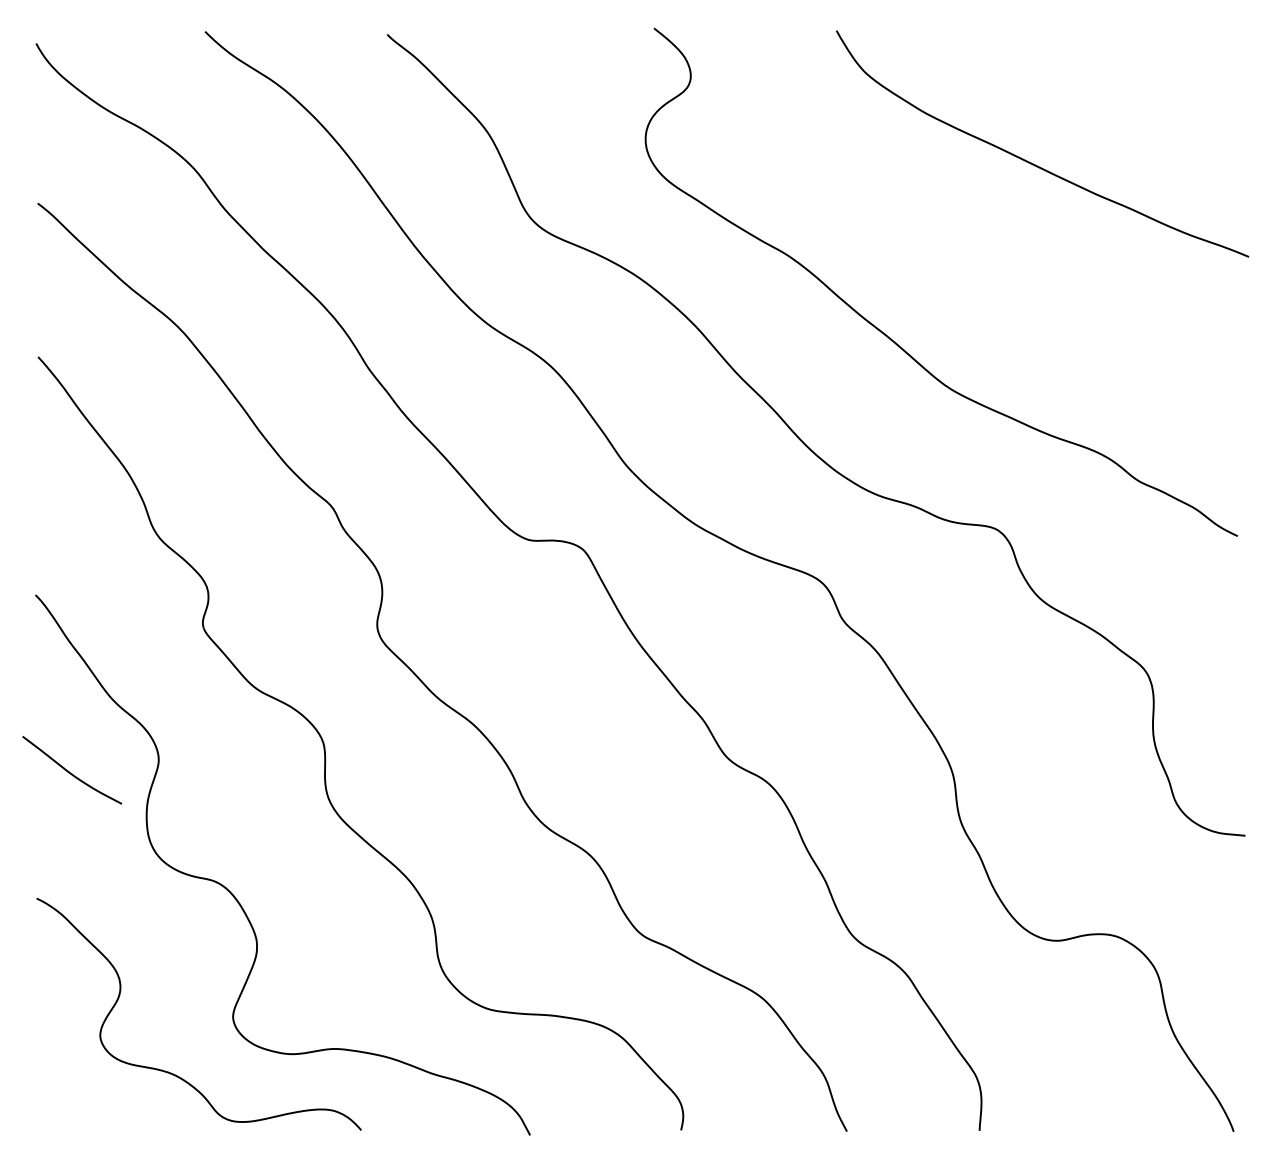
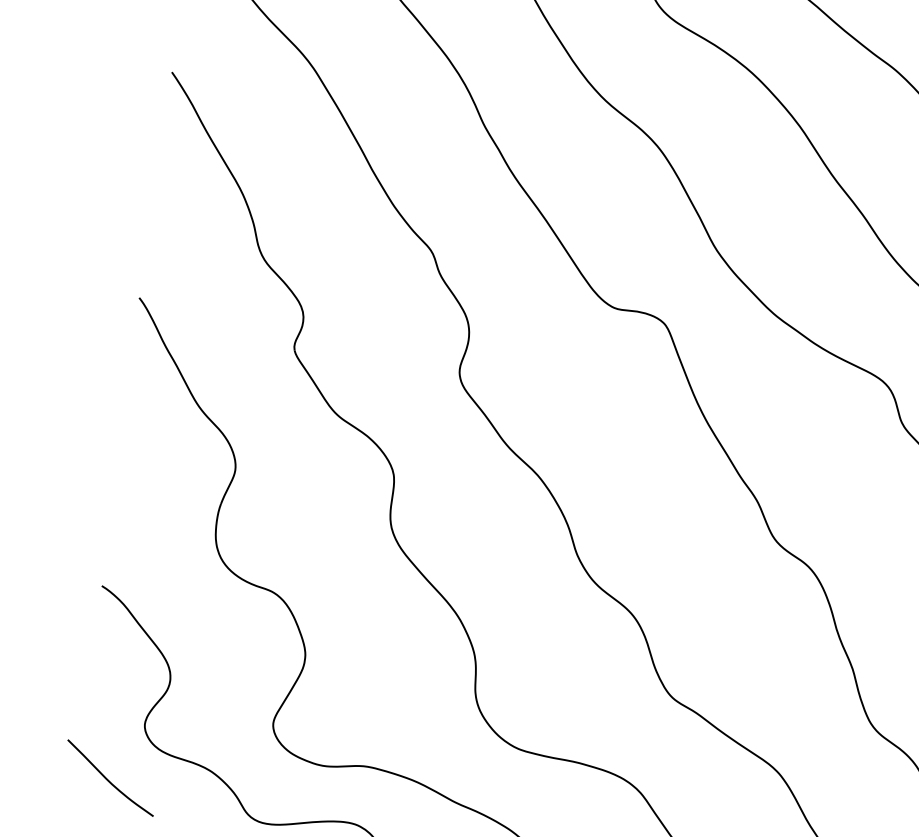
curve: (70, 772) -> (108, 780), moved

